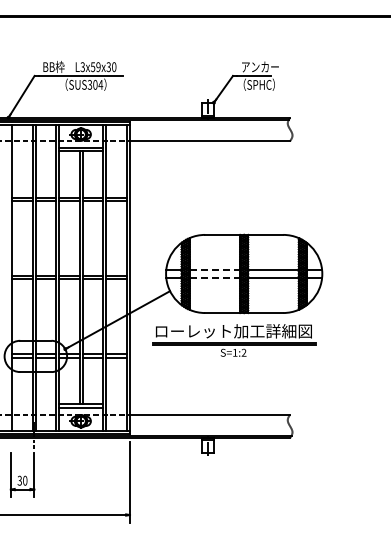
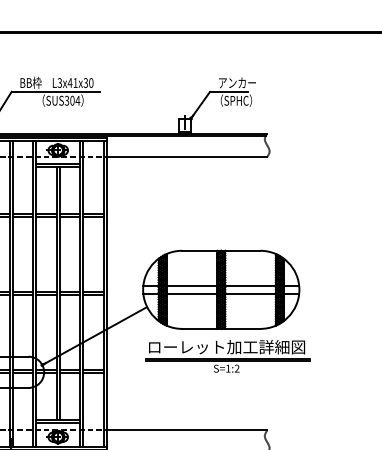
text: (95, 67) -> (72, 83), L3x59x30 -> L3x41x30
line: (215, 270) -> (192, 286), dashed -> solid
line: (215, 277) -> (192, 293), dashed -> solid
part: (234, 340) -> (227, 356), moved

